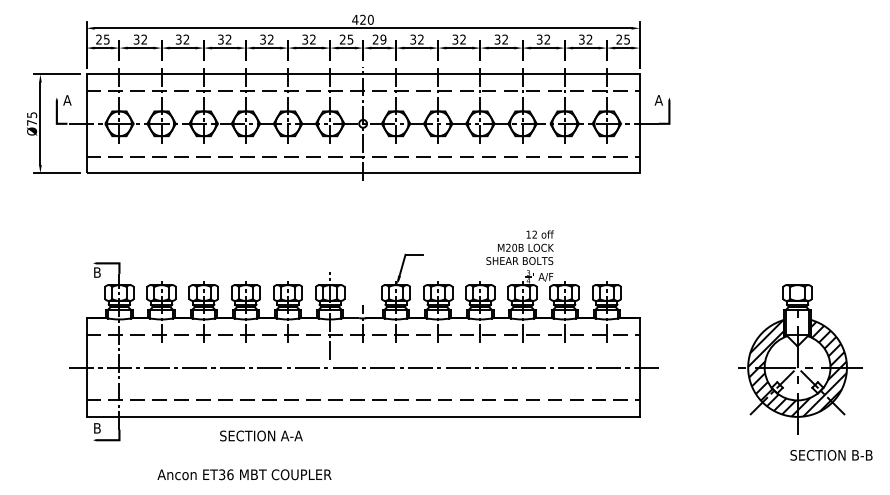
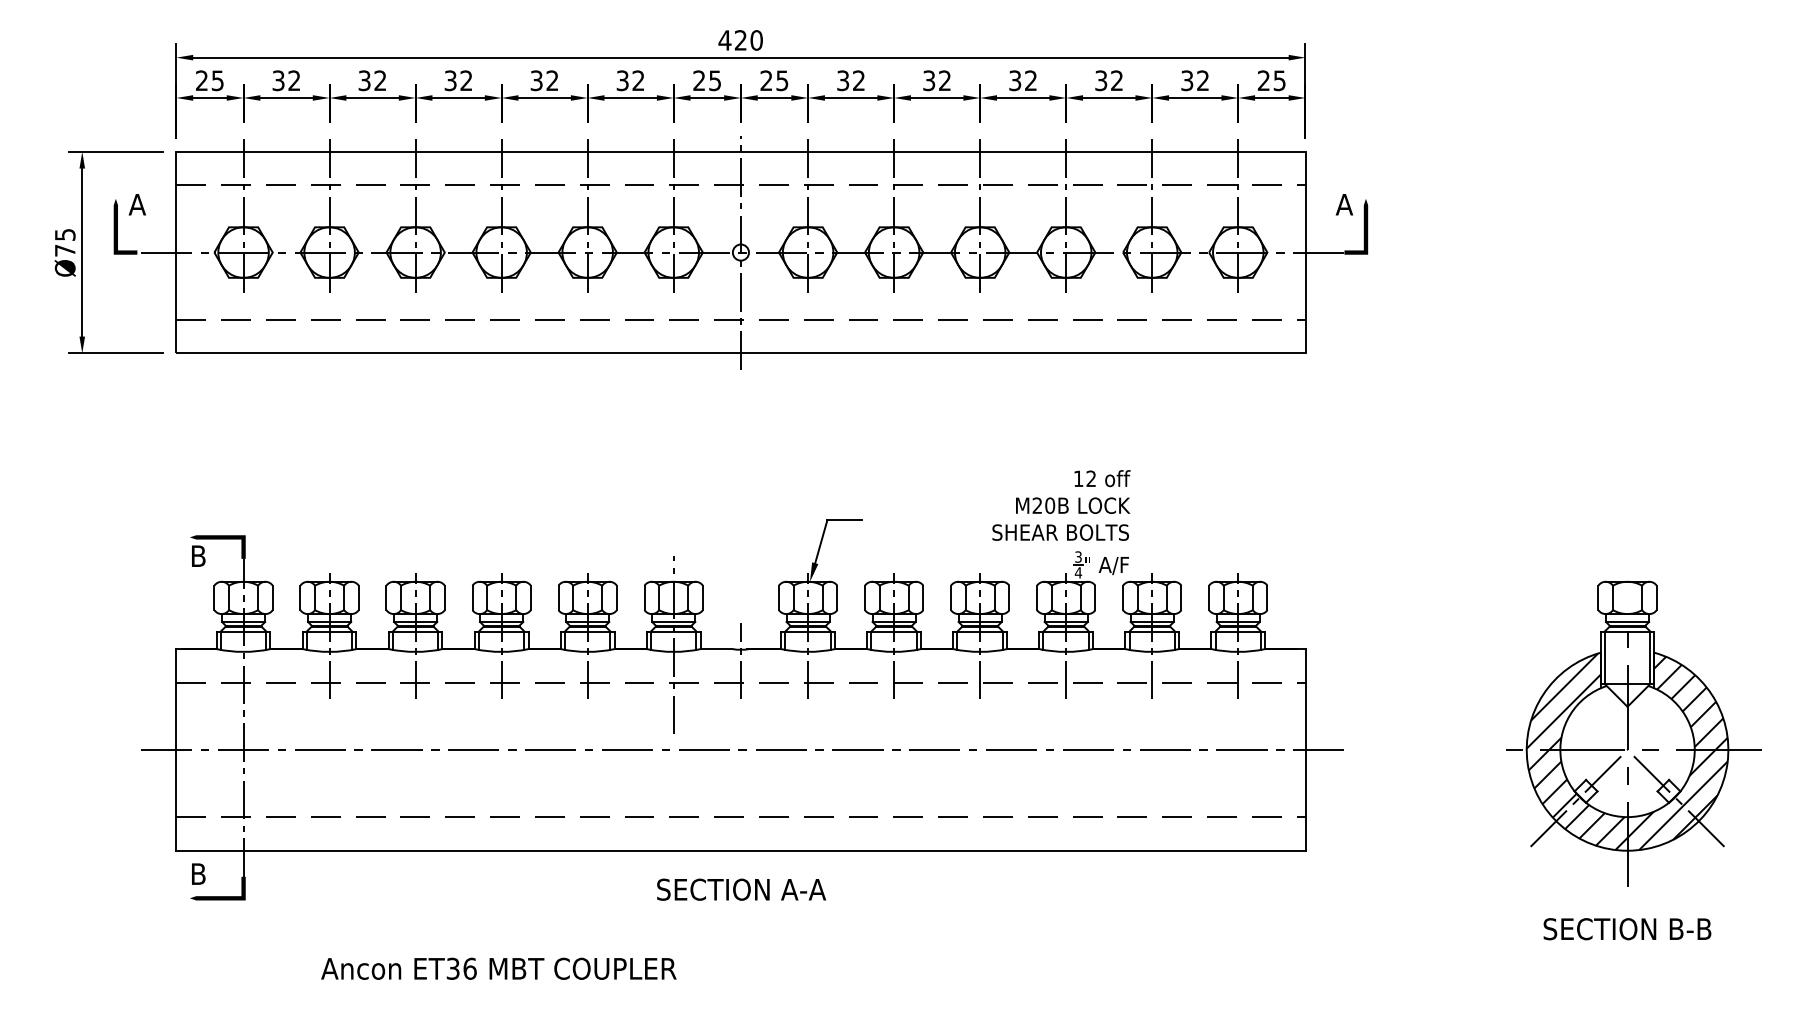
text: (383, 39) -> (782, 80), 29 -> 25
text: (261, 435) -> (741, 888), moved
text: (831, 455) -> (1627, 929), moved

